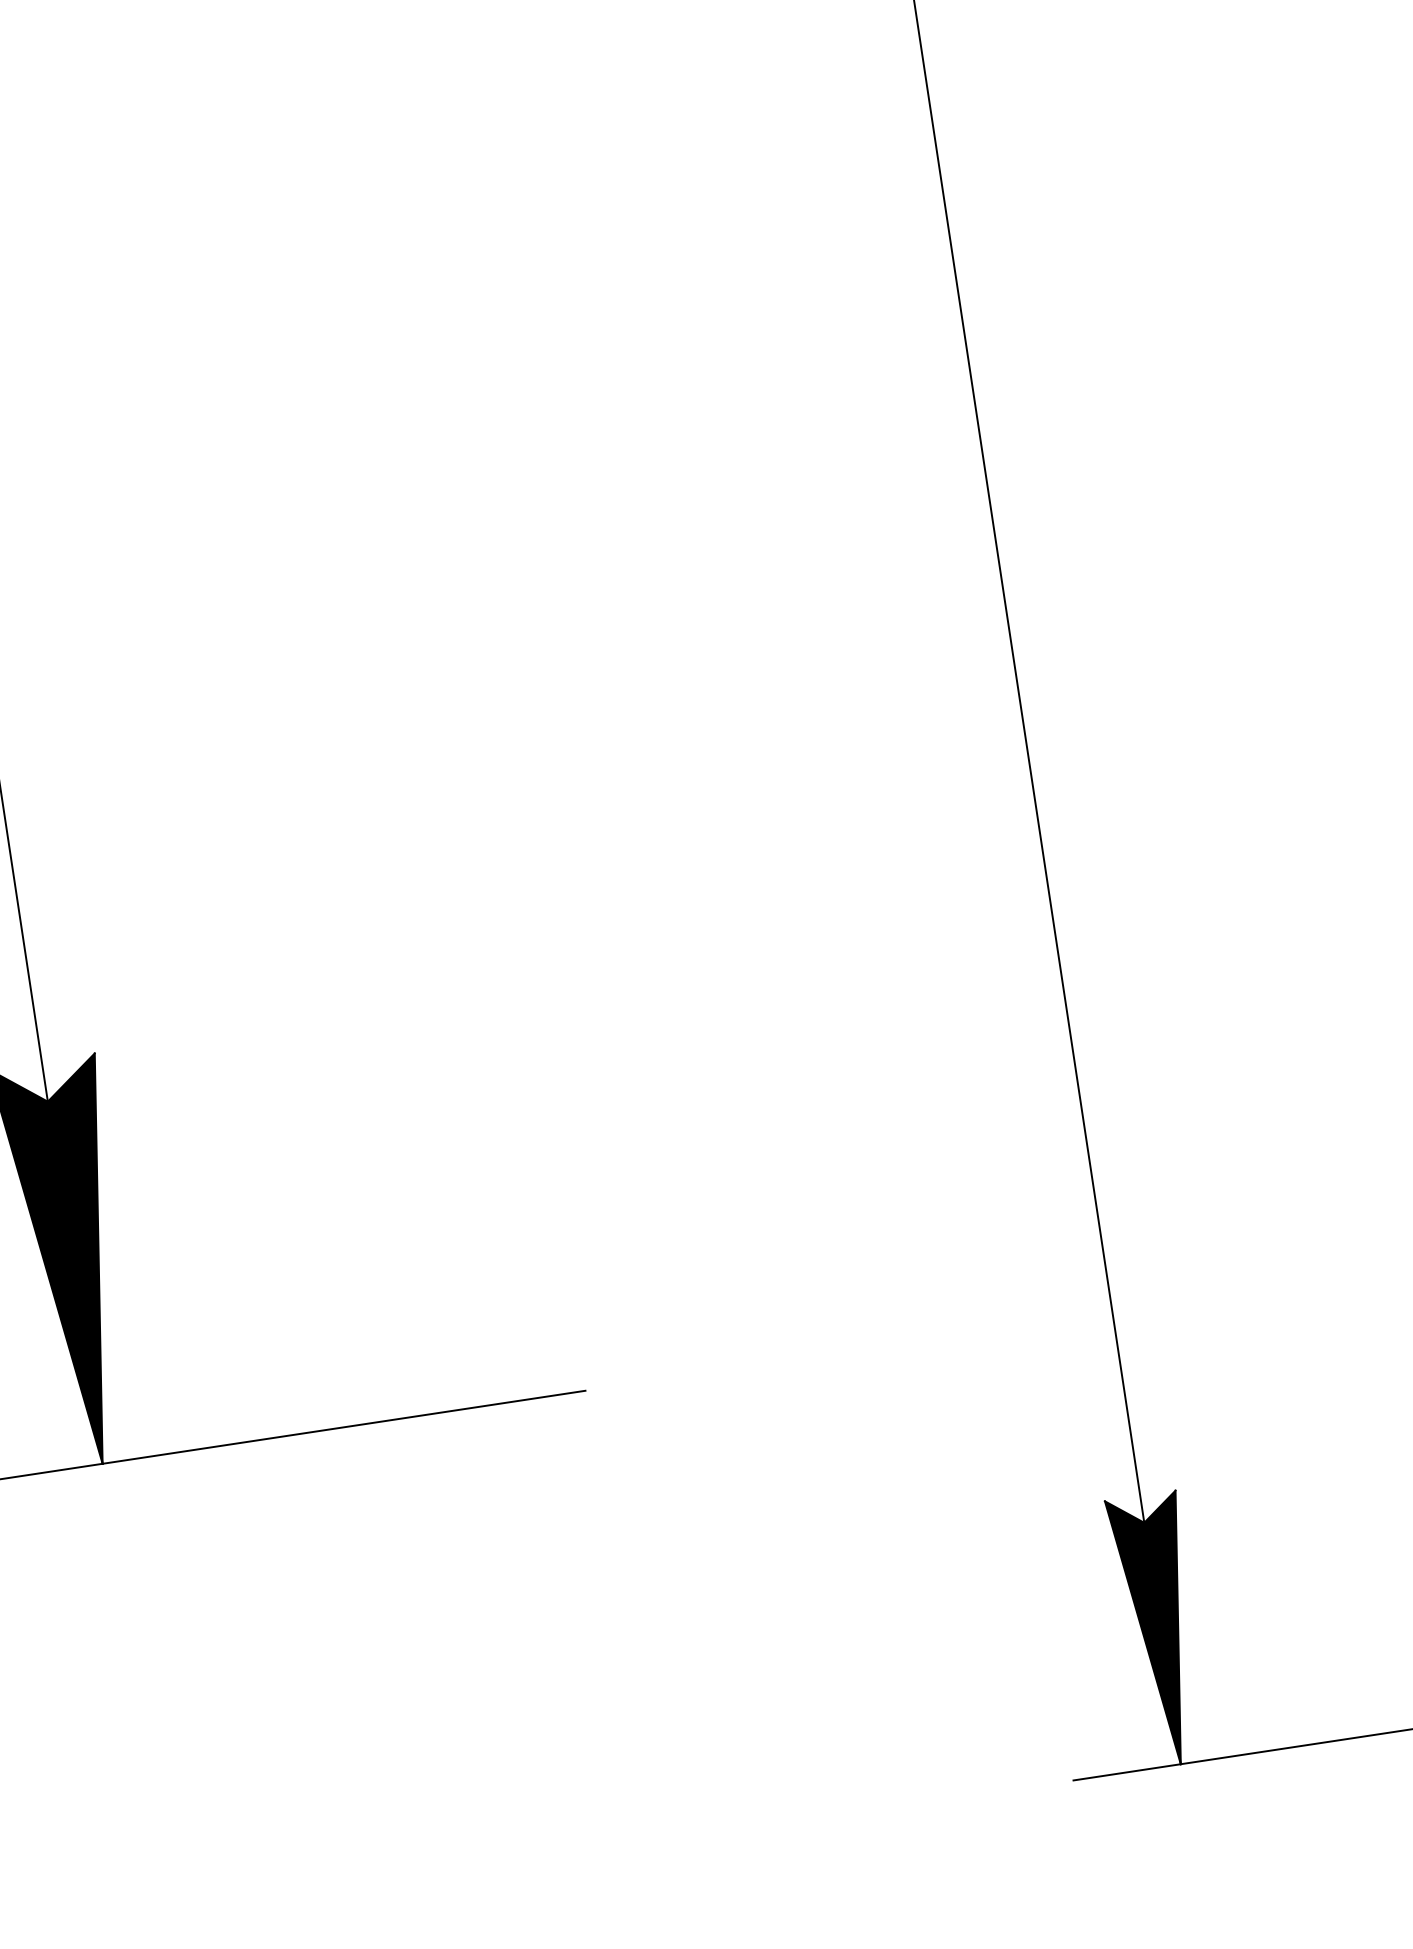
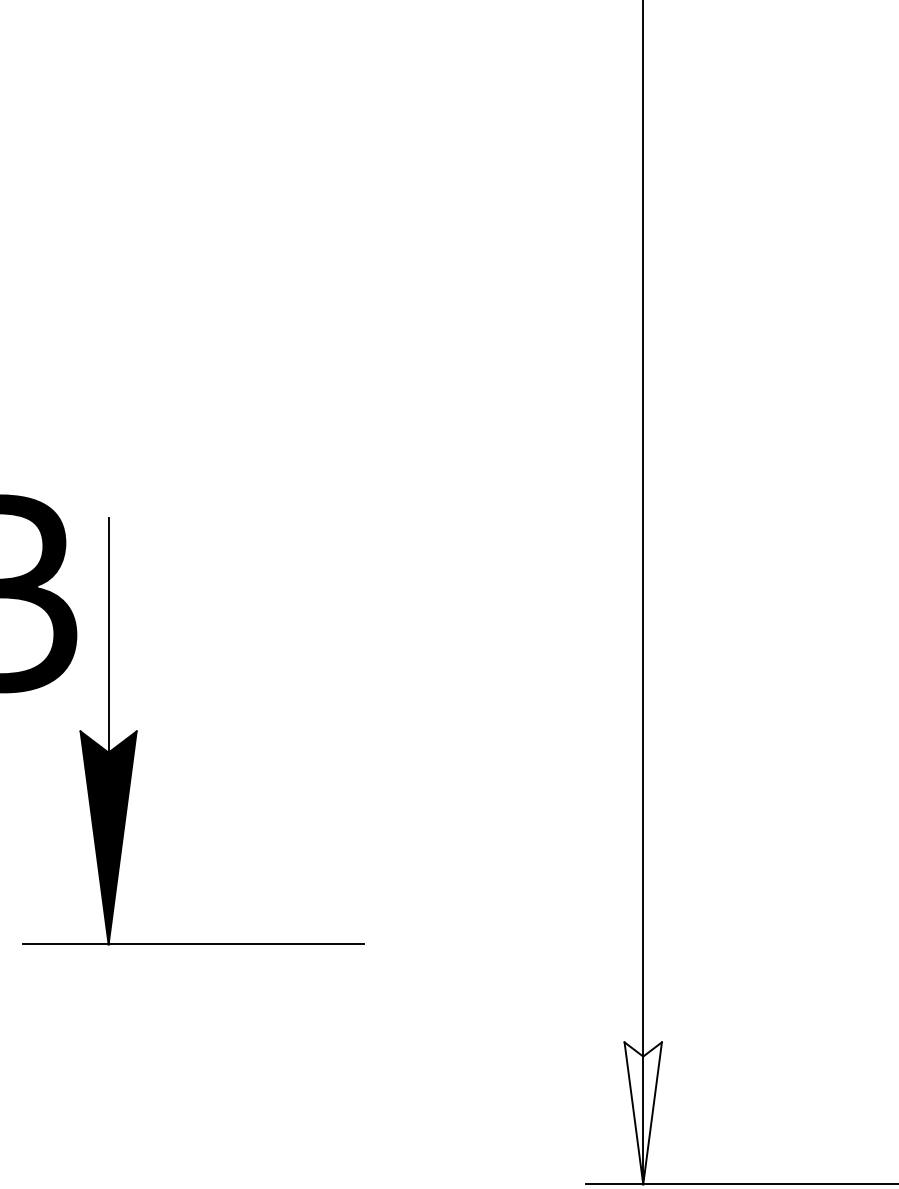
fill: (1159, 1630) -> (642, 1113), removed

